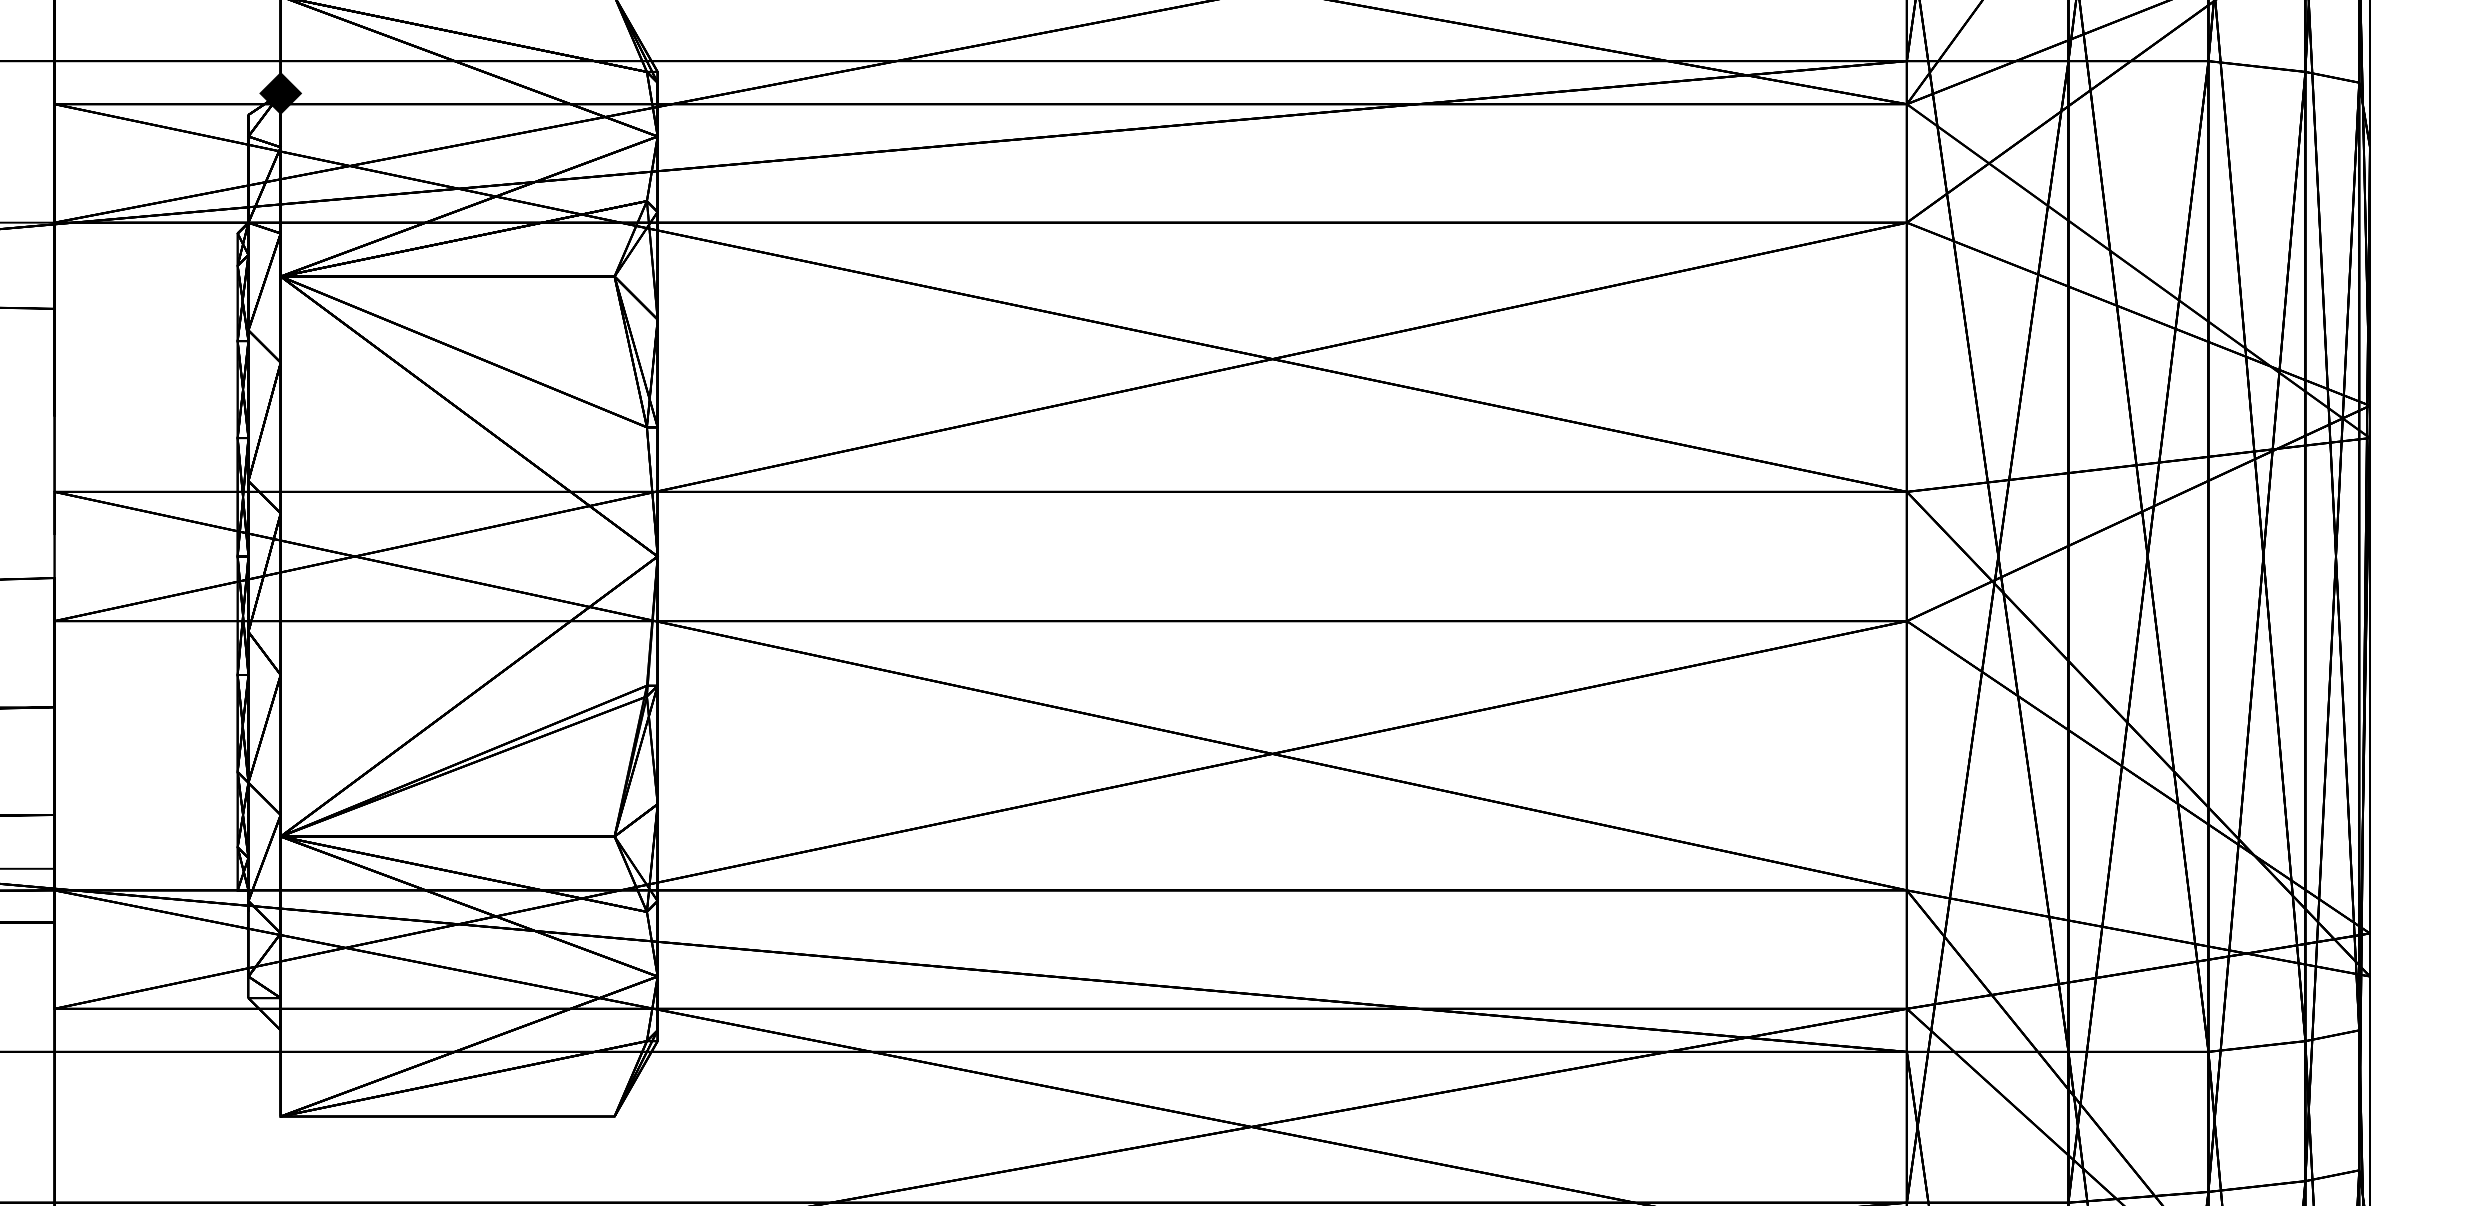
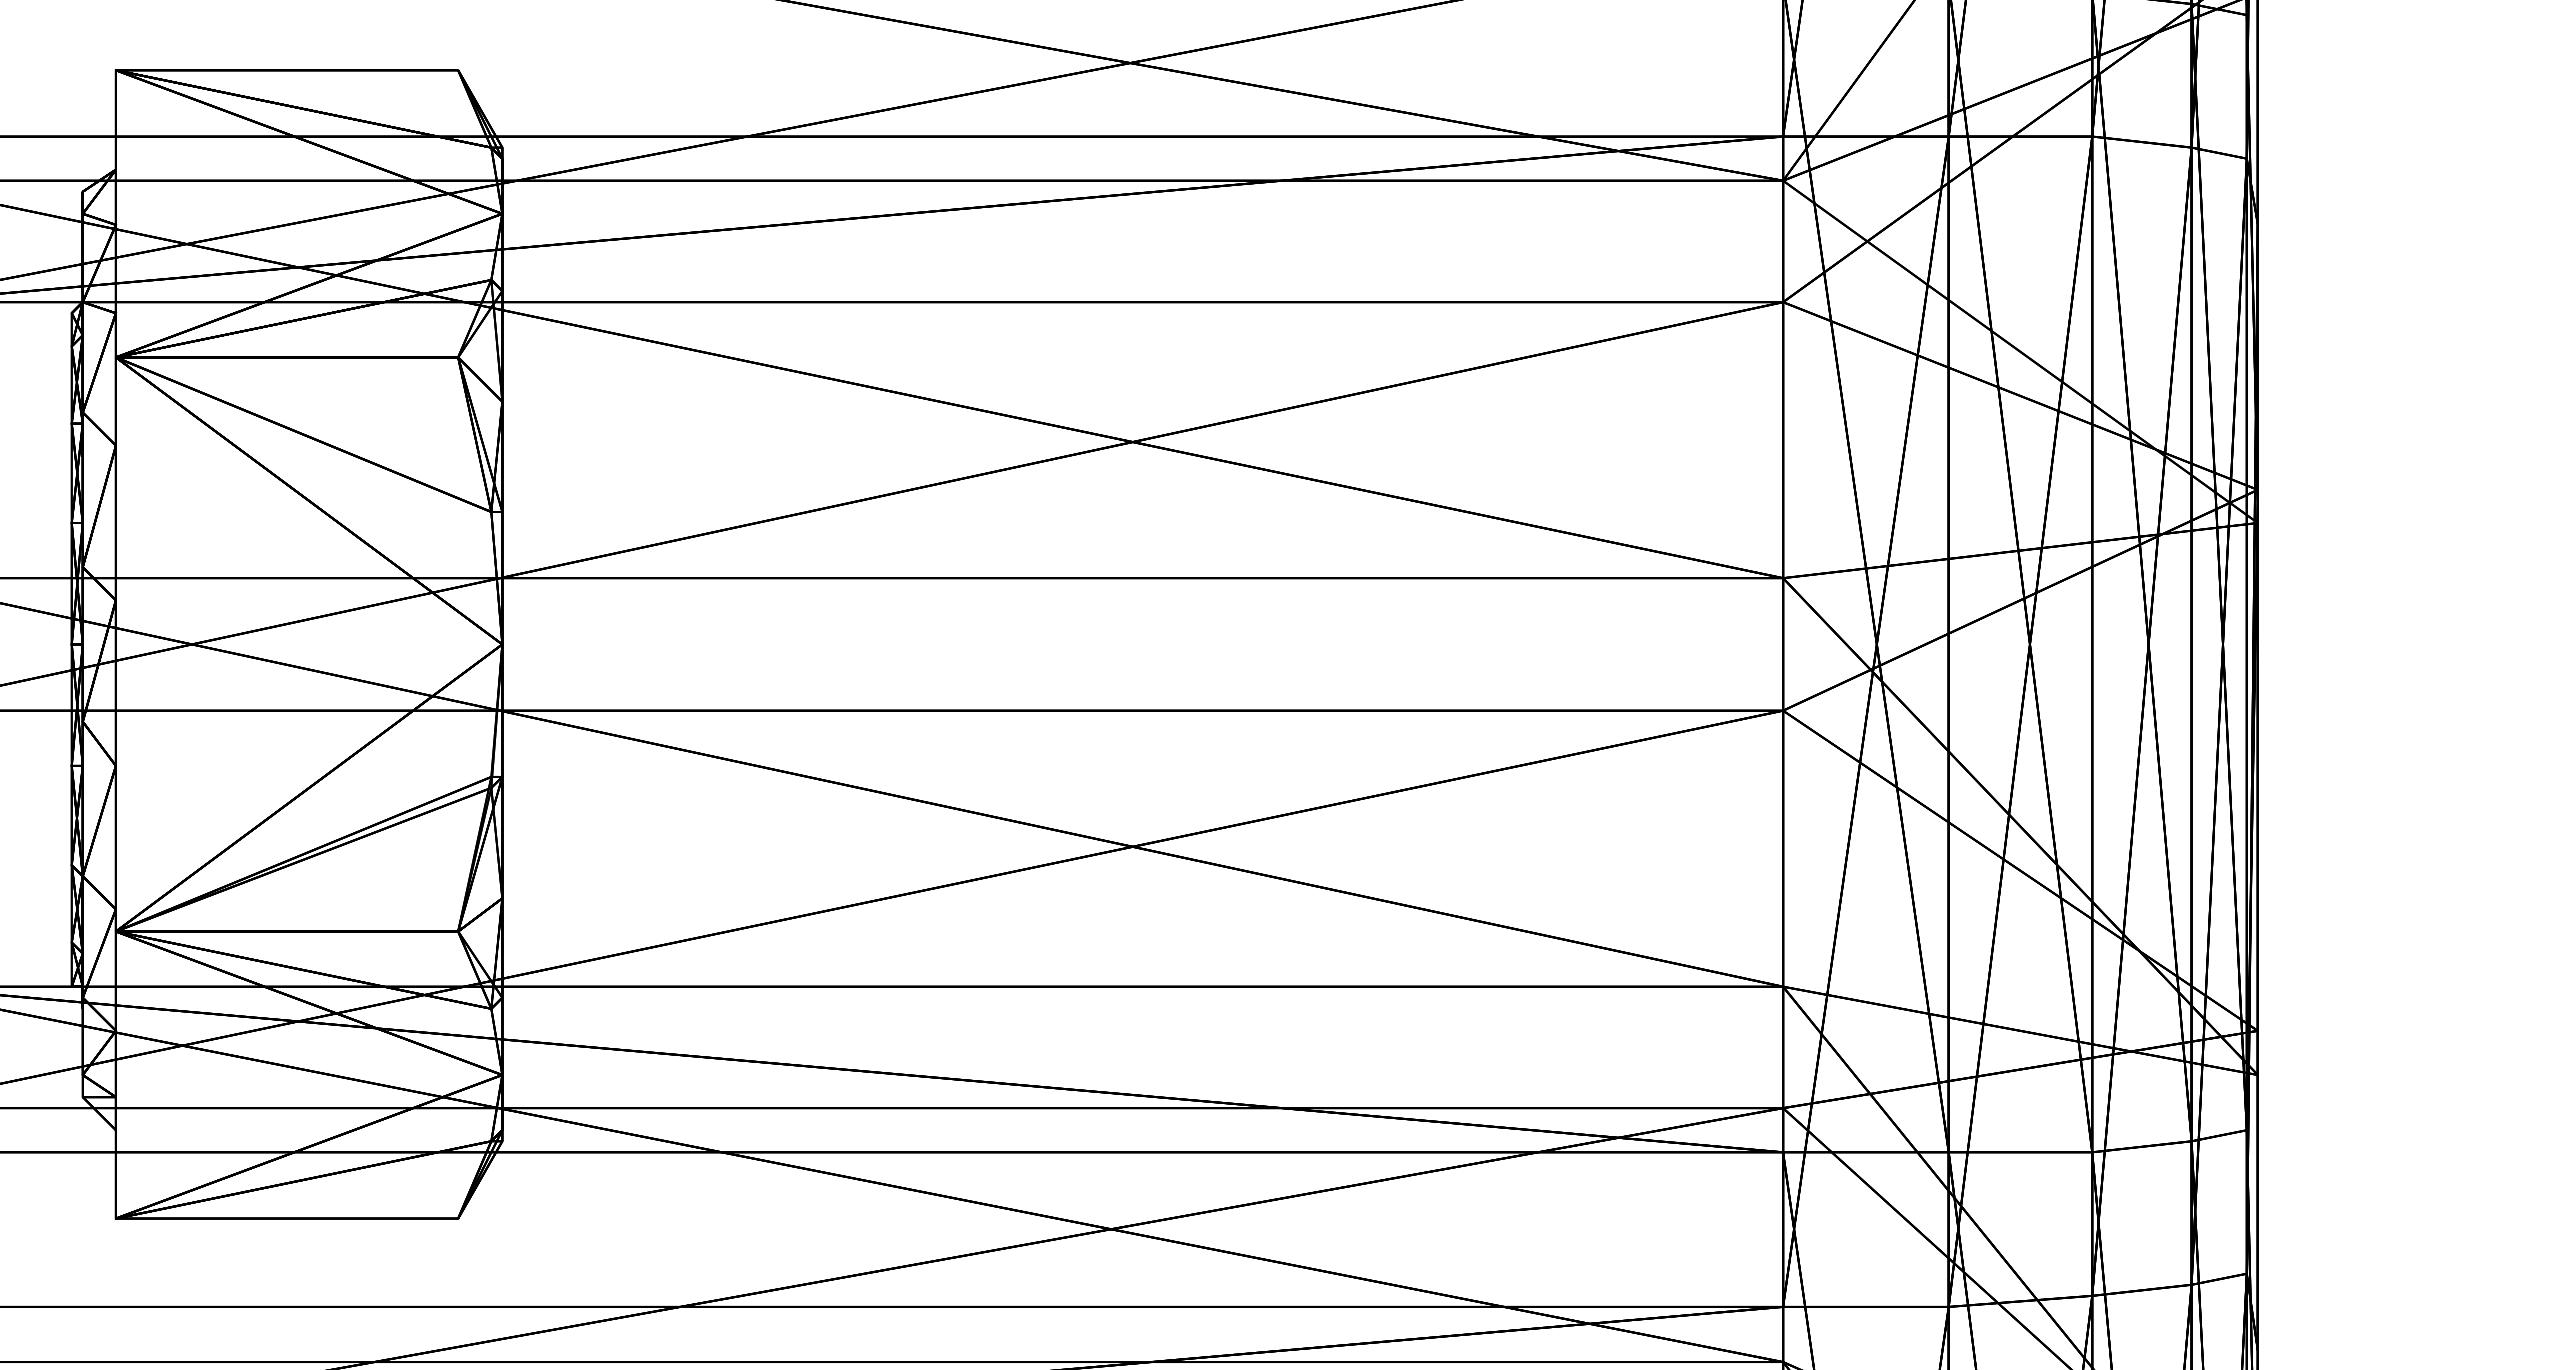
fill: (280, 93) -> (115, 169), removed

